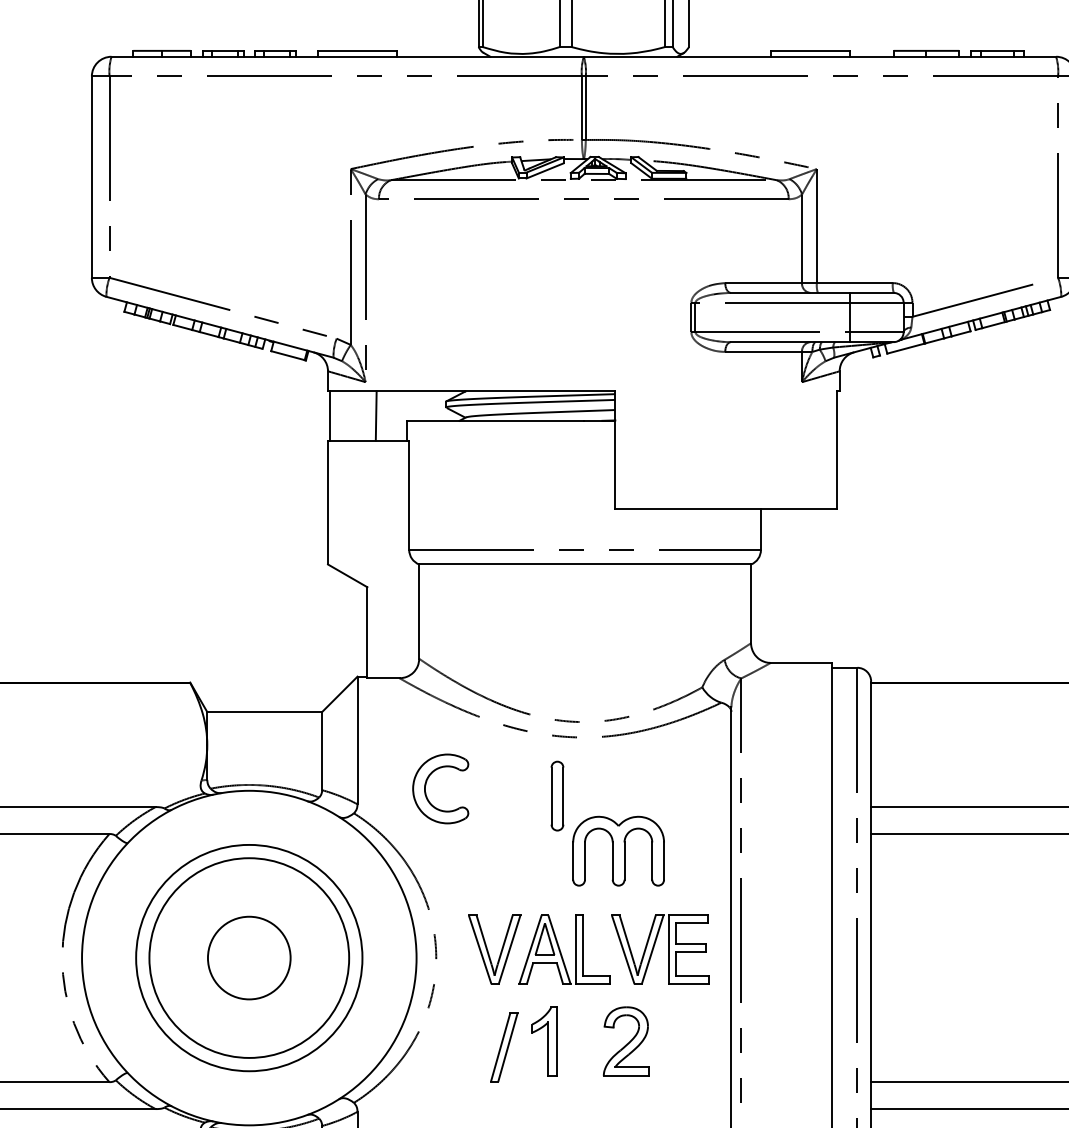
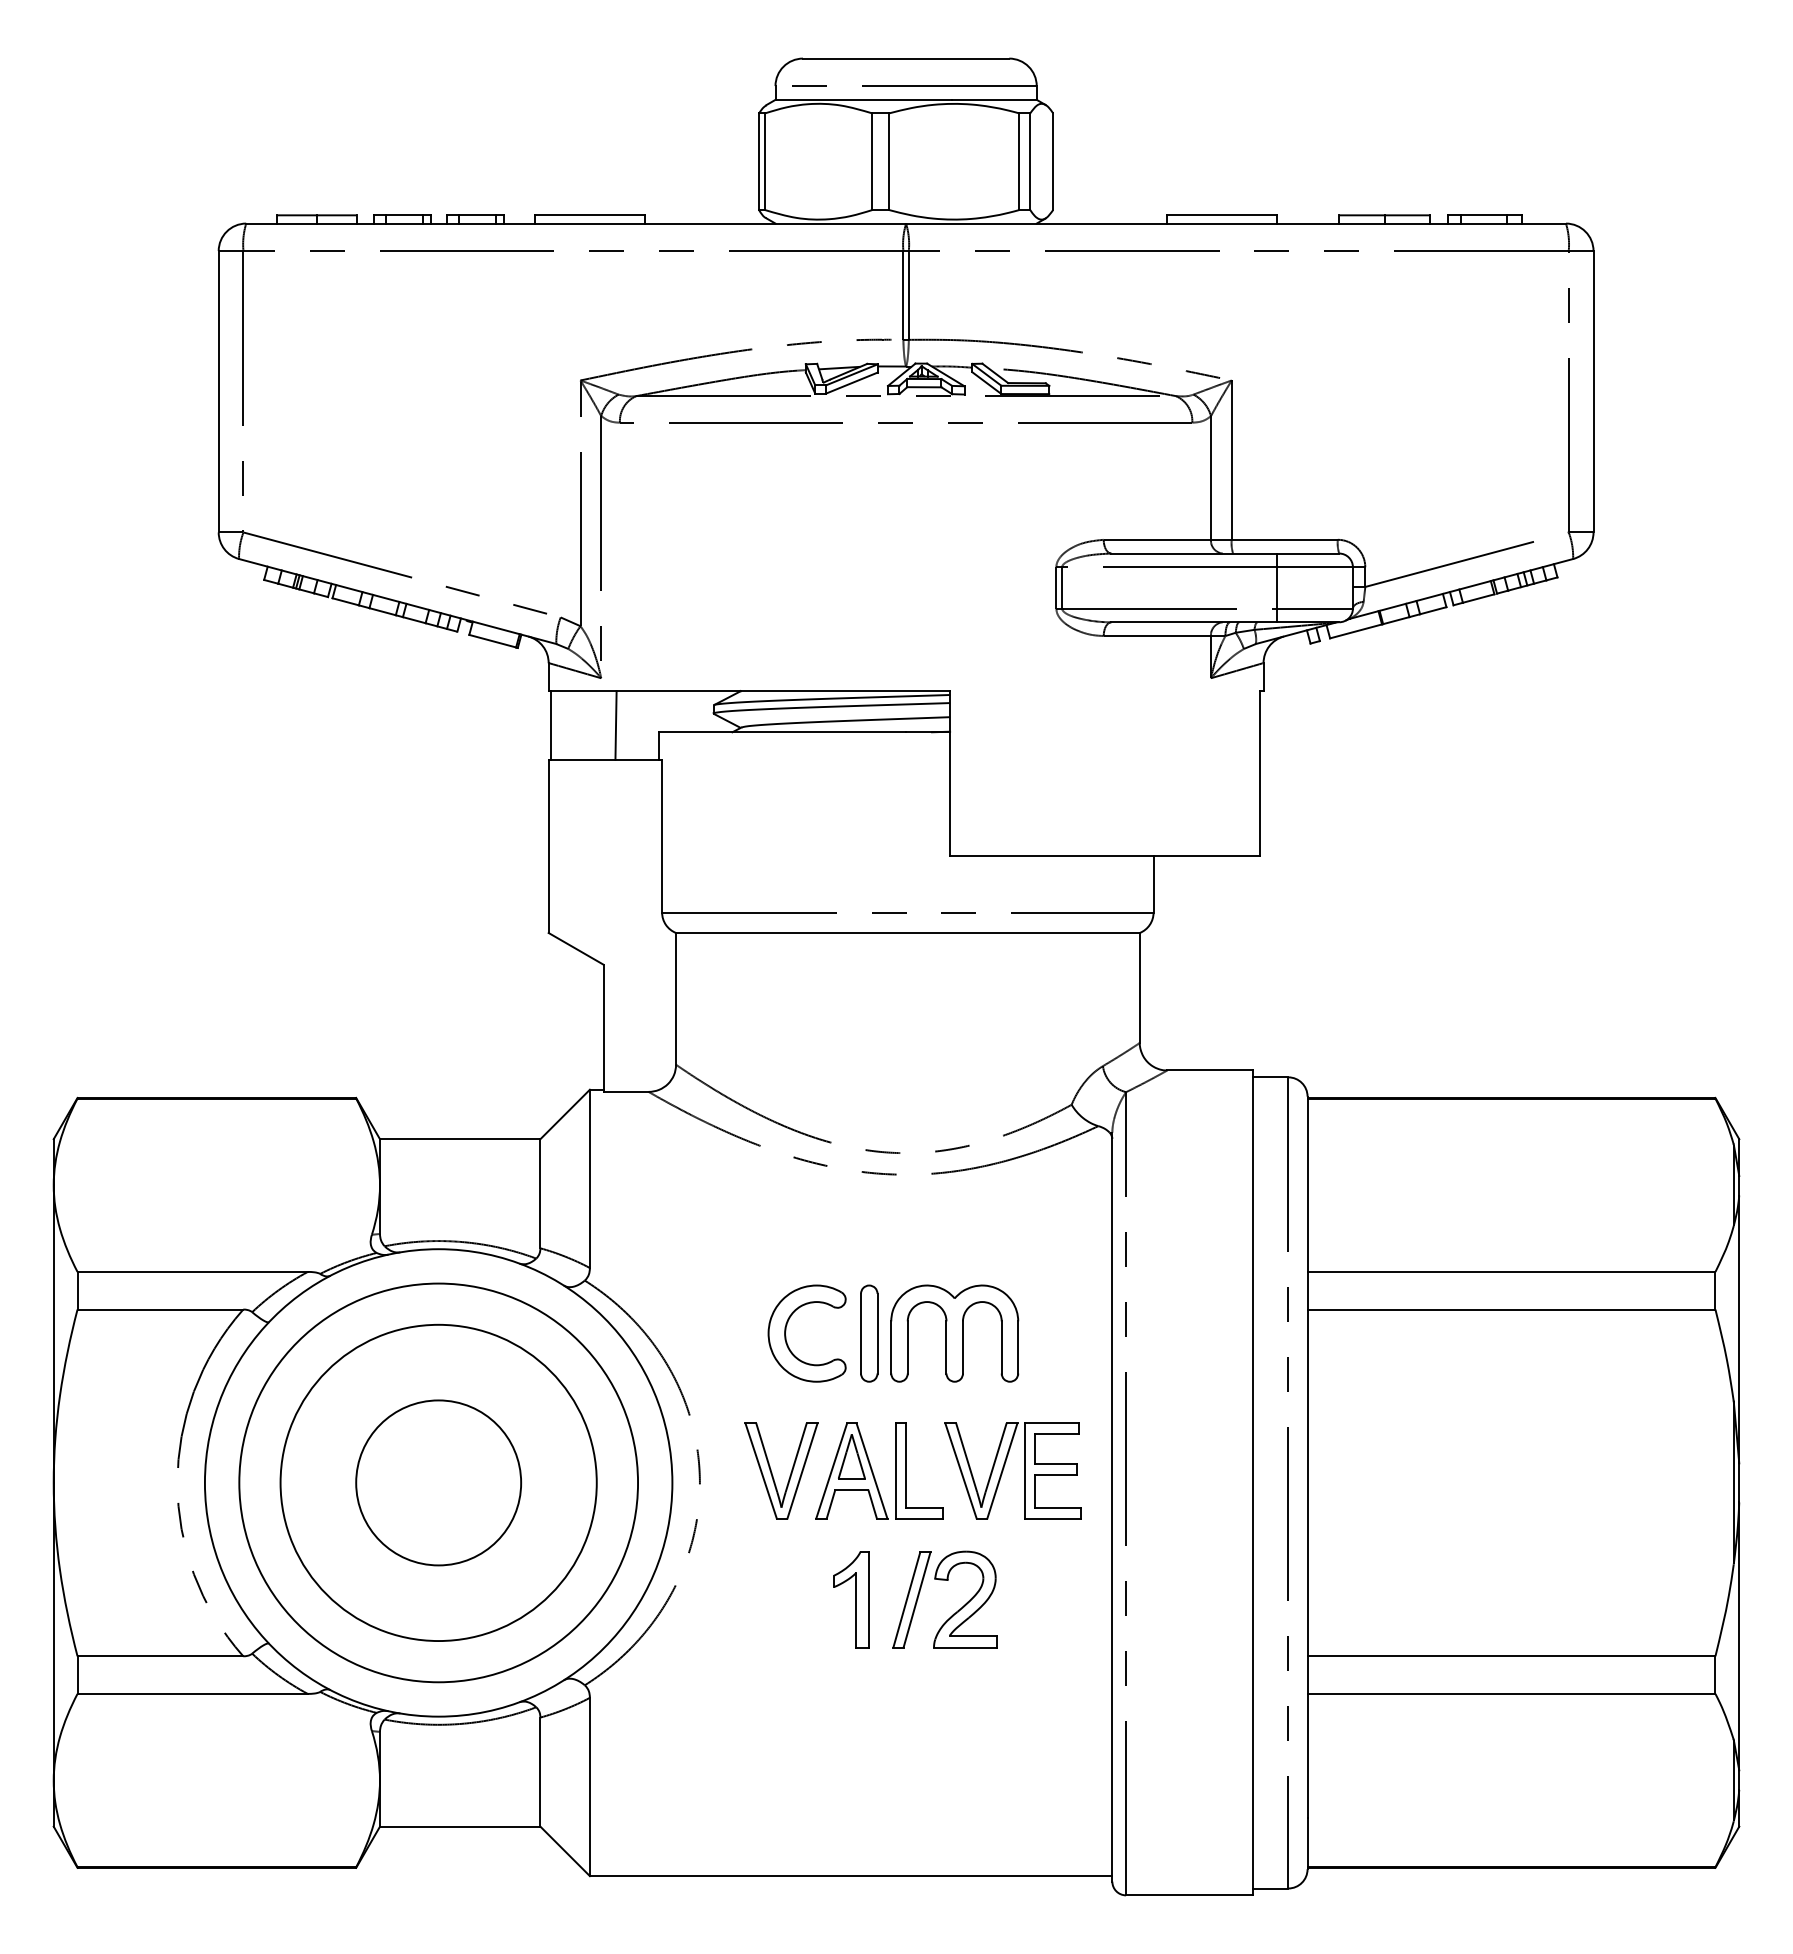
part: (425, 787) -> (786, 1331), moved
part: (557, 796) -> (869, 1333), moved
circle: (249, 957) -> (438, 1482), size x1.43
circle: (249, 957) -> (438, 1482), size x1.43
part: (503, 1047) -> (911, 1599), moved

